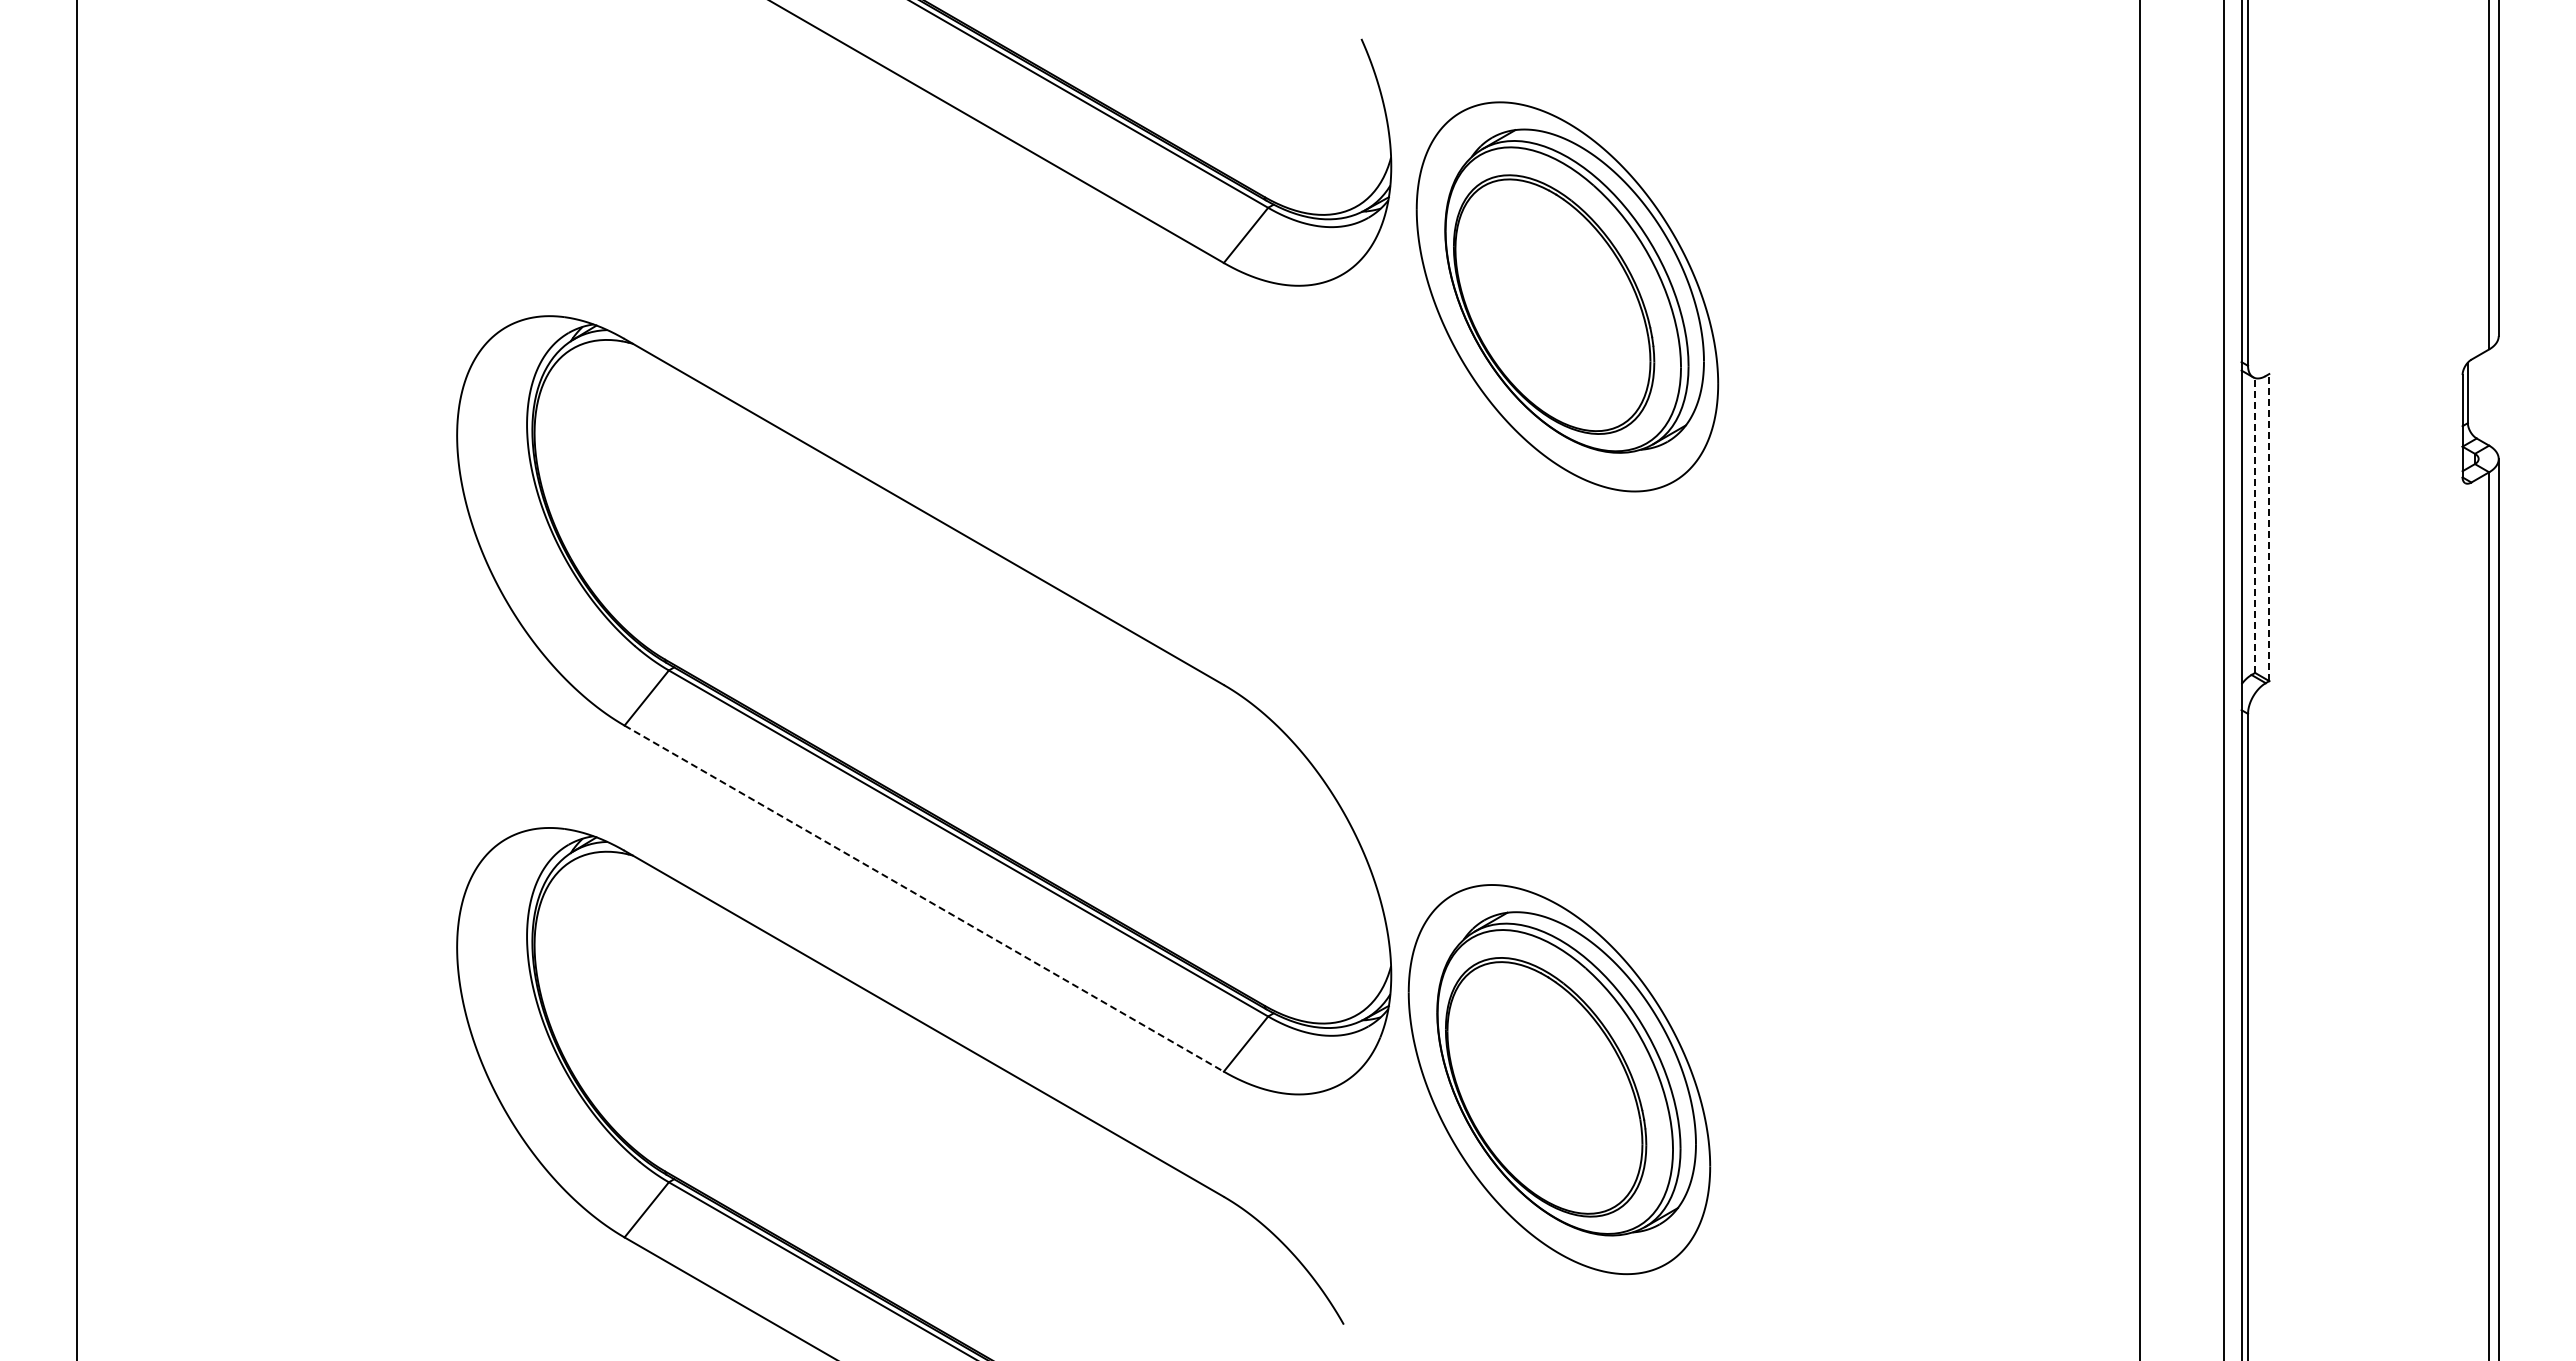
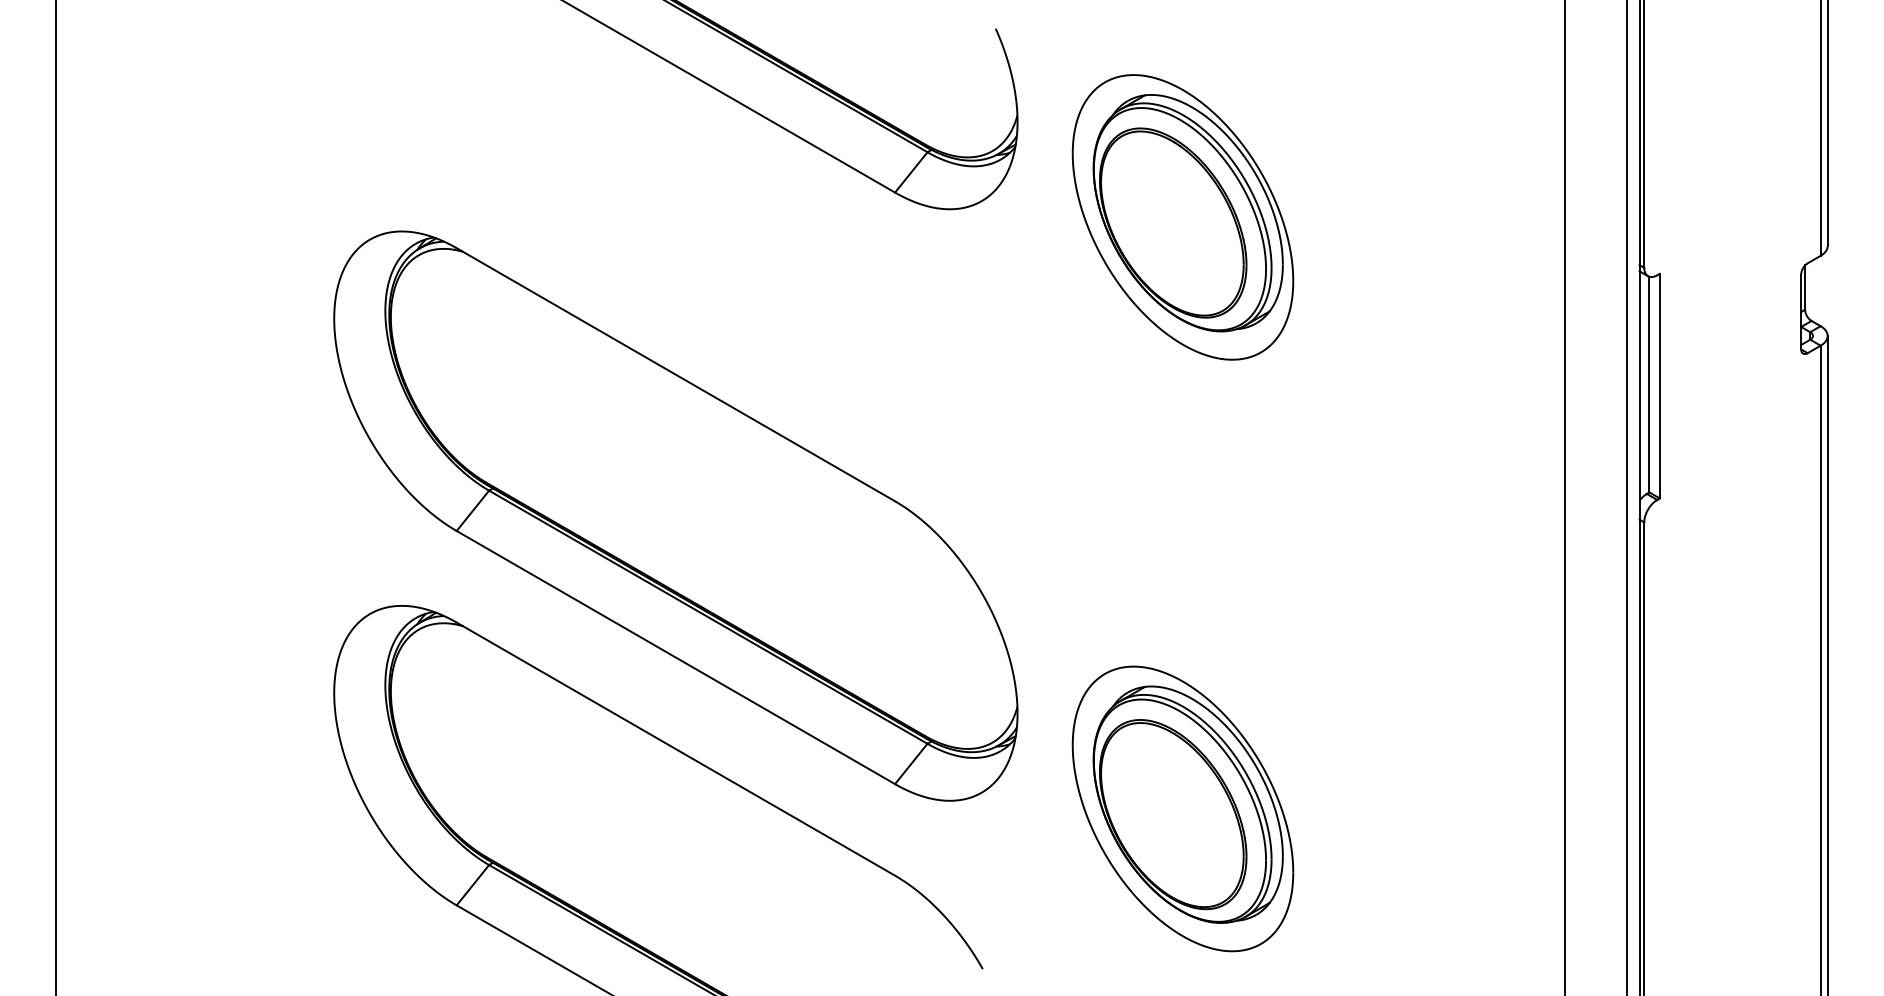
part: (1567, 296) -> (1183, 217), moved
line: (2255, 525) -> (1649, 384), dashed -> solid
line: (2269, 527) -> (1659, 386), dashed -> solid
line: (924, 898) -> (676, 657), dashed -> solid
part: (1559, 1079) -> (1183, 808), moved

